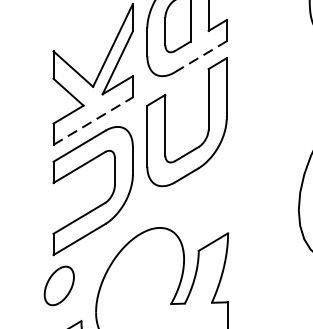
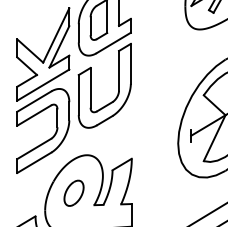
line: (200, 56) -> (113, 42), dashed -> solid
line: (93, 120) -> (43, 84), dashed -> solid
part: (58, 284) -> (73, 192), moved

